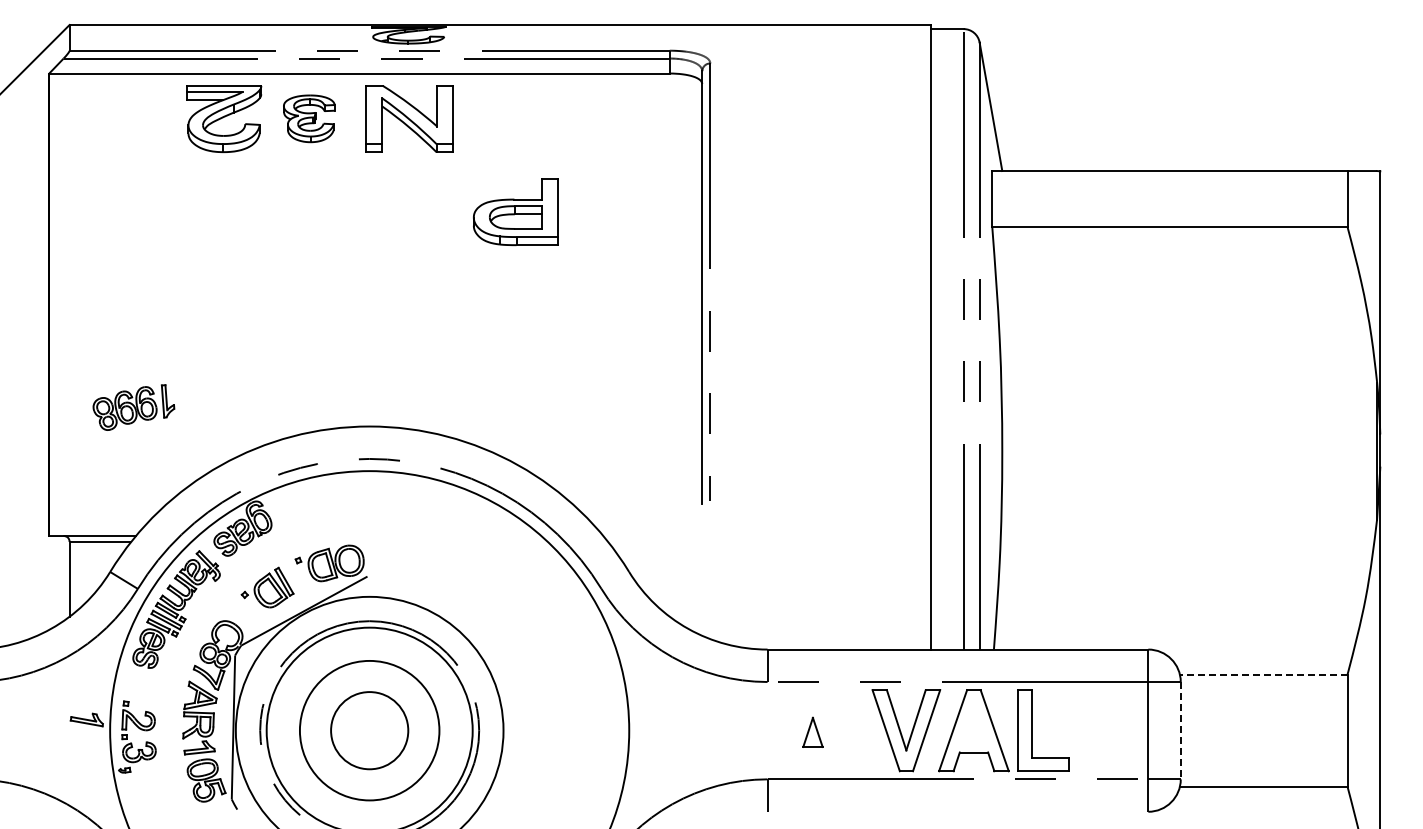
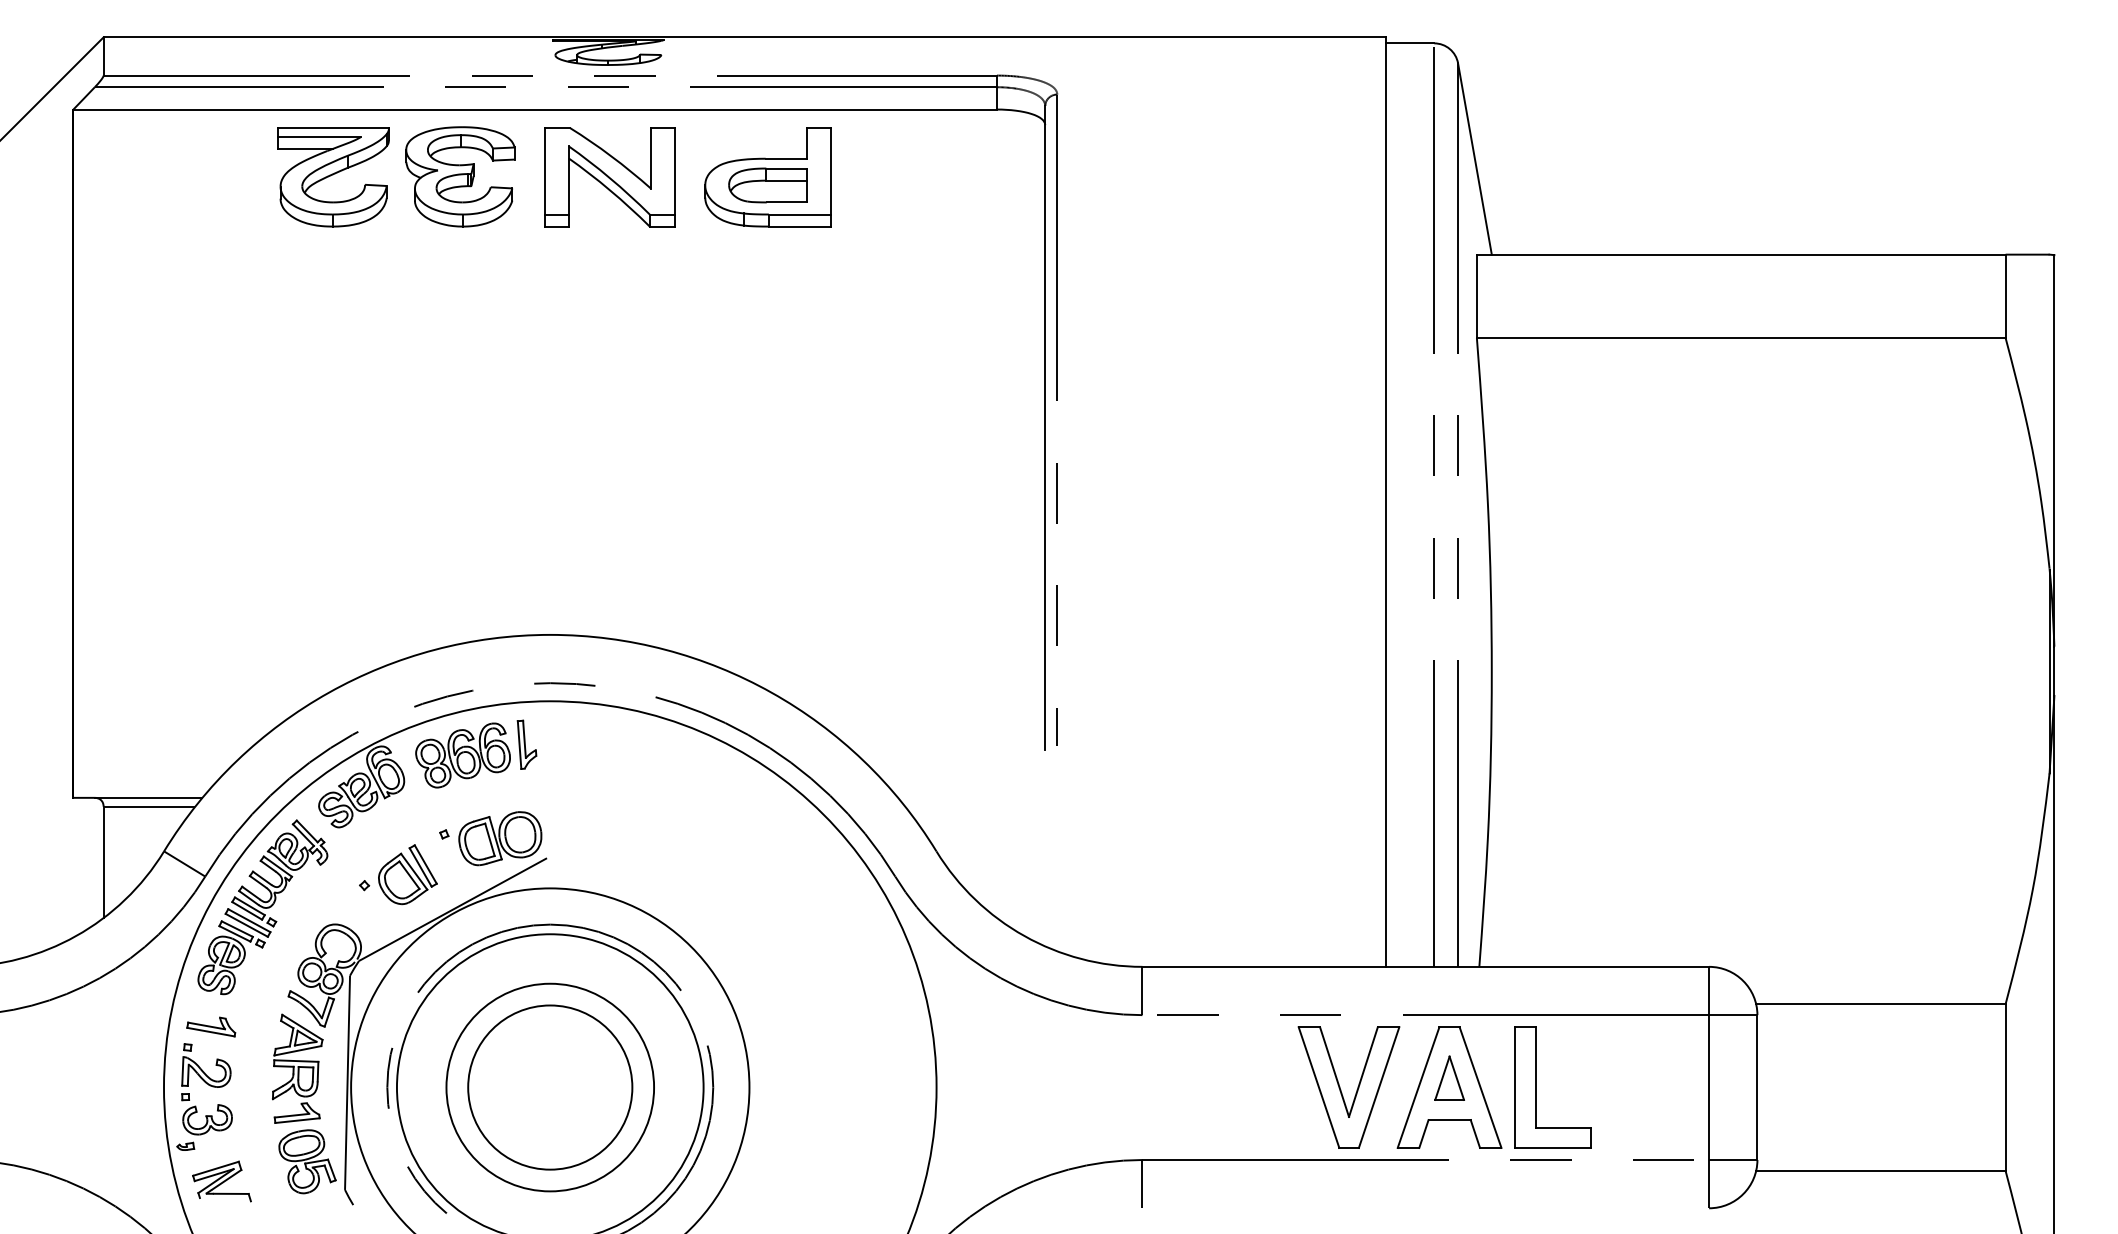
part: (309, 118) -> (460, 176), size x1.43
part: (515, 212) -> (767, 177), moved
part: (133, 407) -> (475, 753), moved
line: (1263, 674) -> (1880, 1003), dashed -> solid
part: (86, 719) -> (210, 1026), moved
circle: (369, 730) -> (550, 1087), size x1.43
line: (1180, 730) -> (1757, 1087), dashed -> solid
part: (812, 731) -> (1448, 1076), moved
part: (148, 793) -> (221, 1181), added

